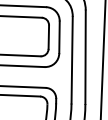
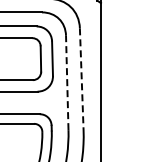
line: (85, 57) -> (81, 79), solid -> dashed
line: (72, 59) -> (67, 82), solid -> dashed

